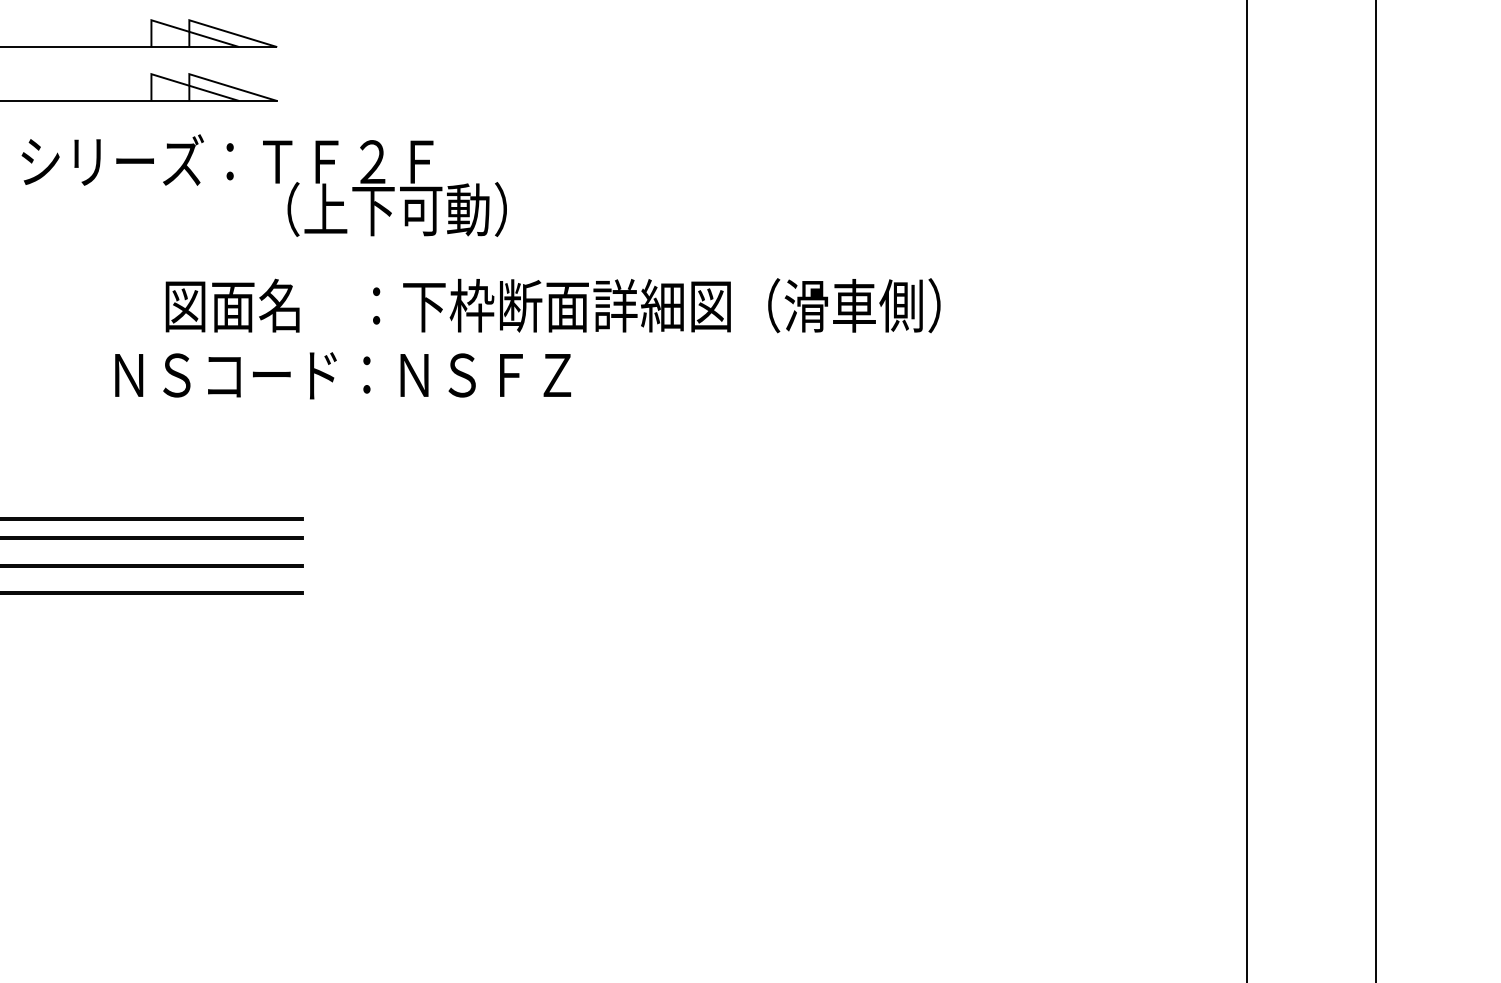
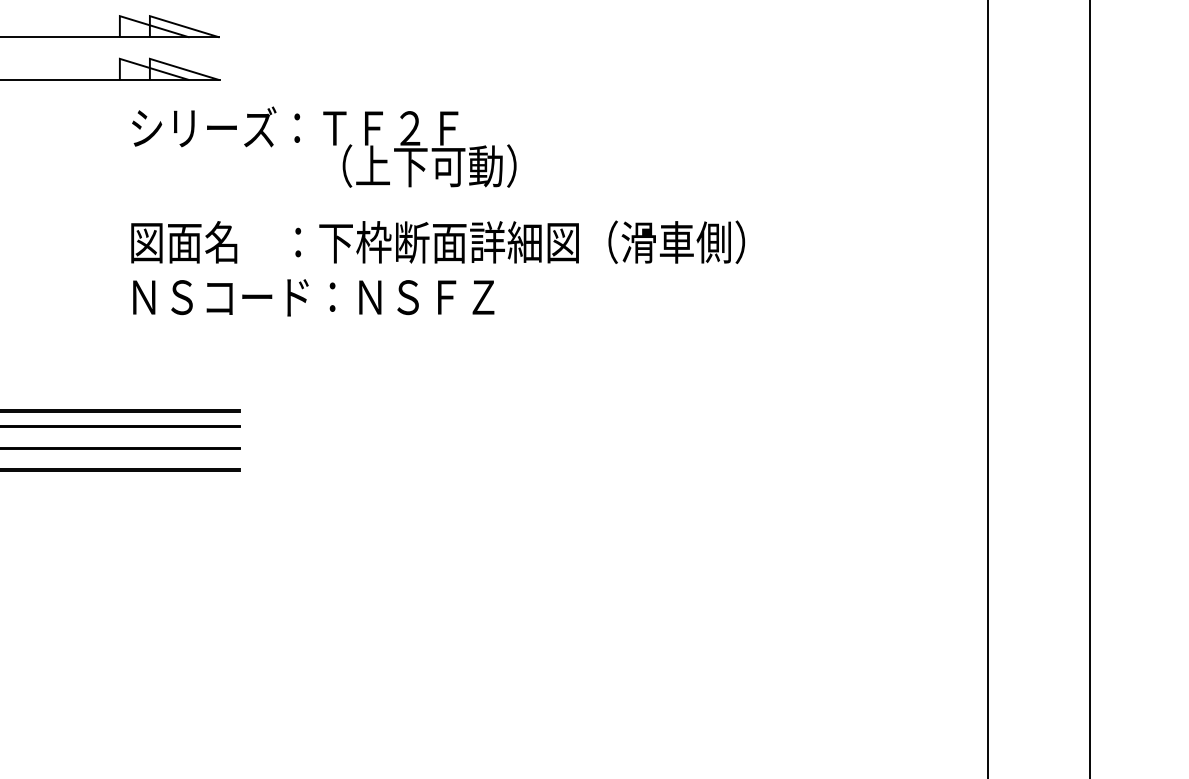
text: (264, 184) -> (324, 146), moved
text: (342, 375) -> (313, 297), moved

